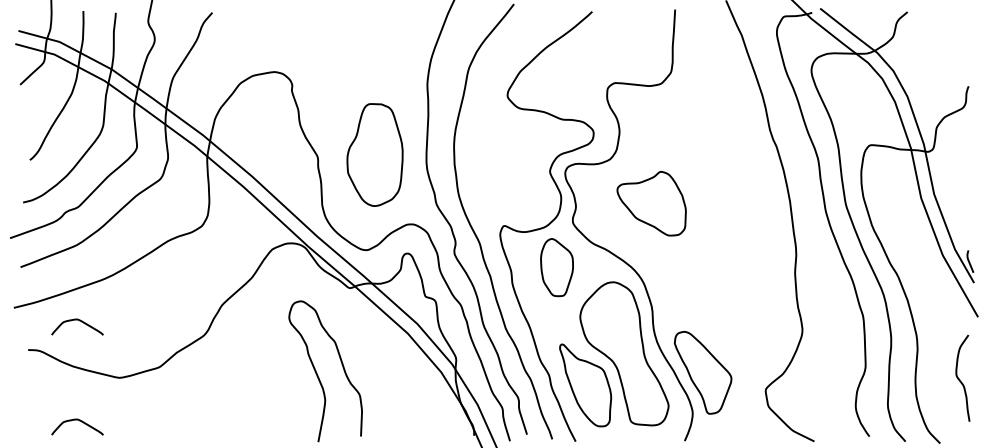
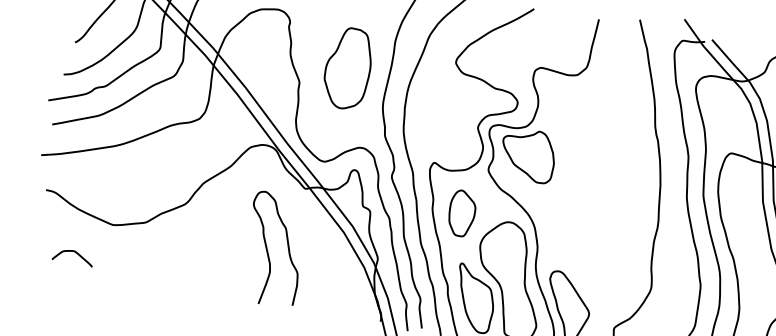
part: (374, 154) -> (347, 68), moved
part: (651, 203) -> (528, 154), moved
part: (556, 267) -> (461, 213), moved
curve: (79, 321) -> (90, 175), removed

